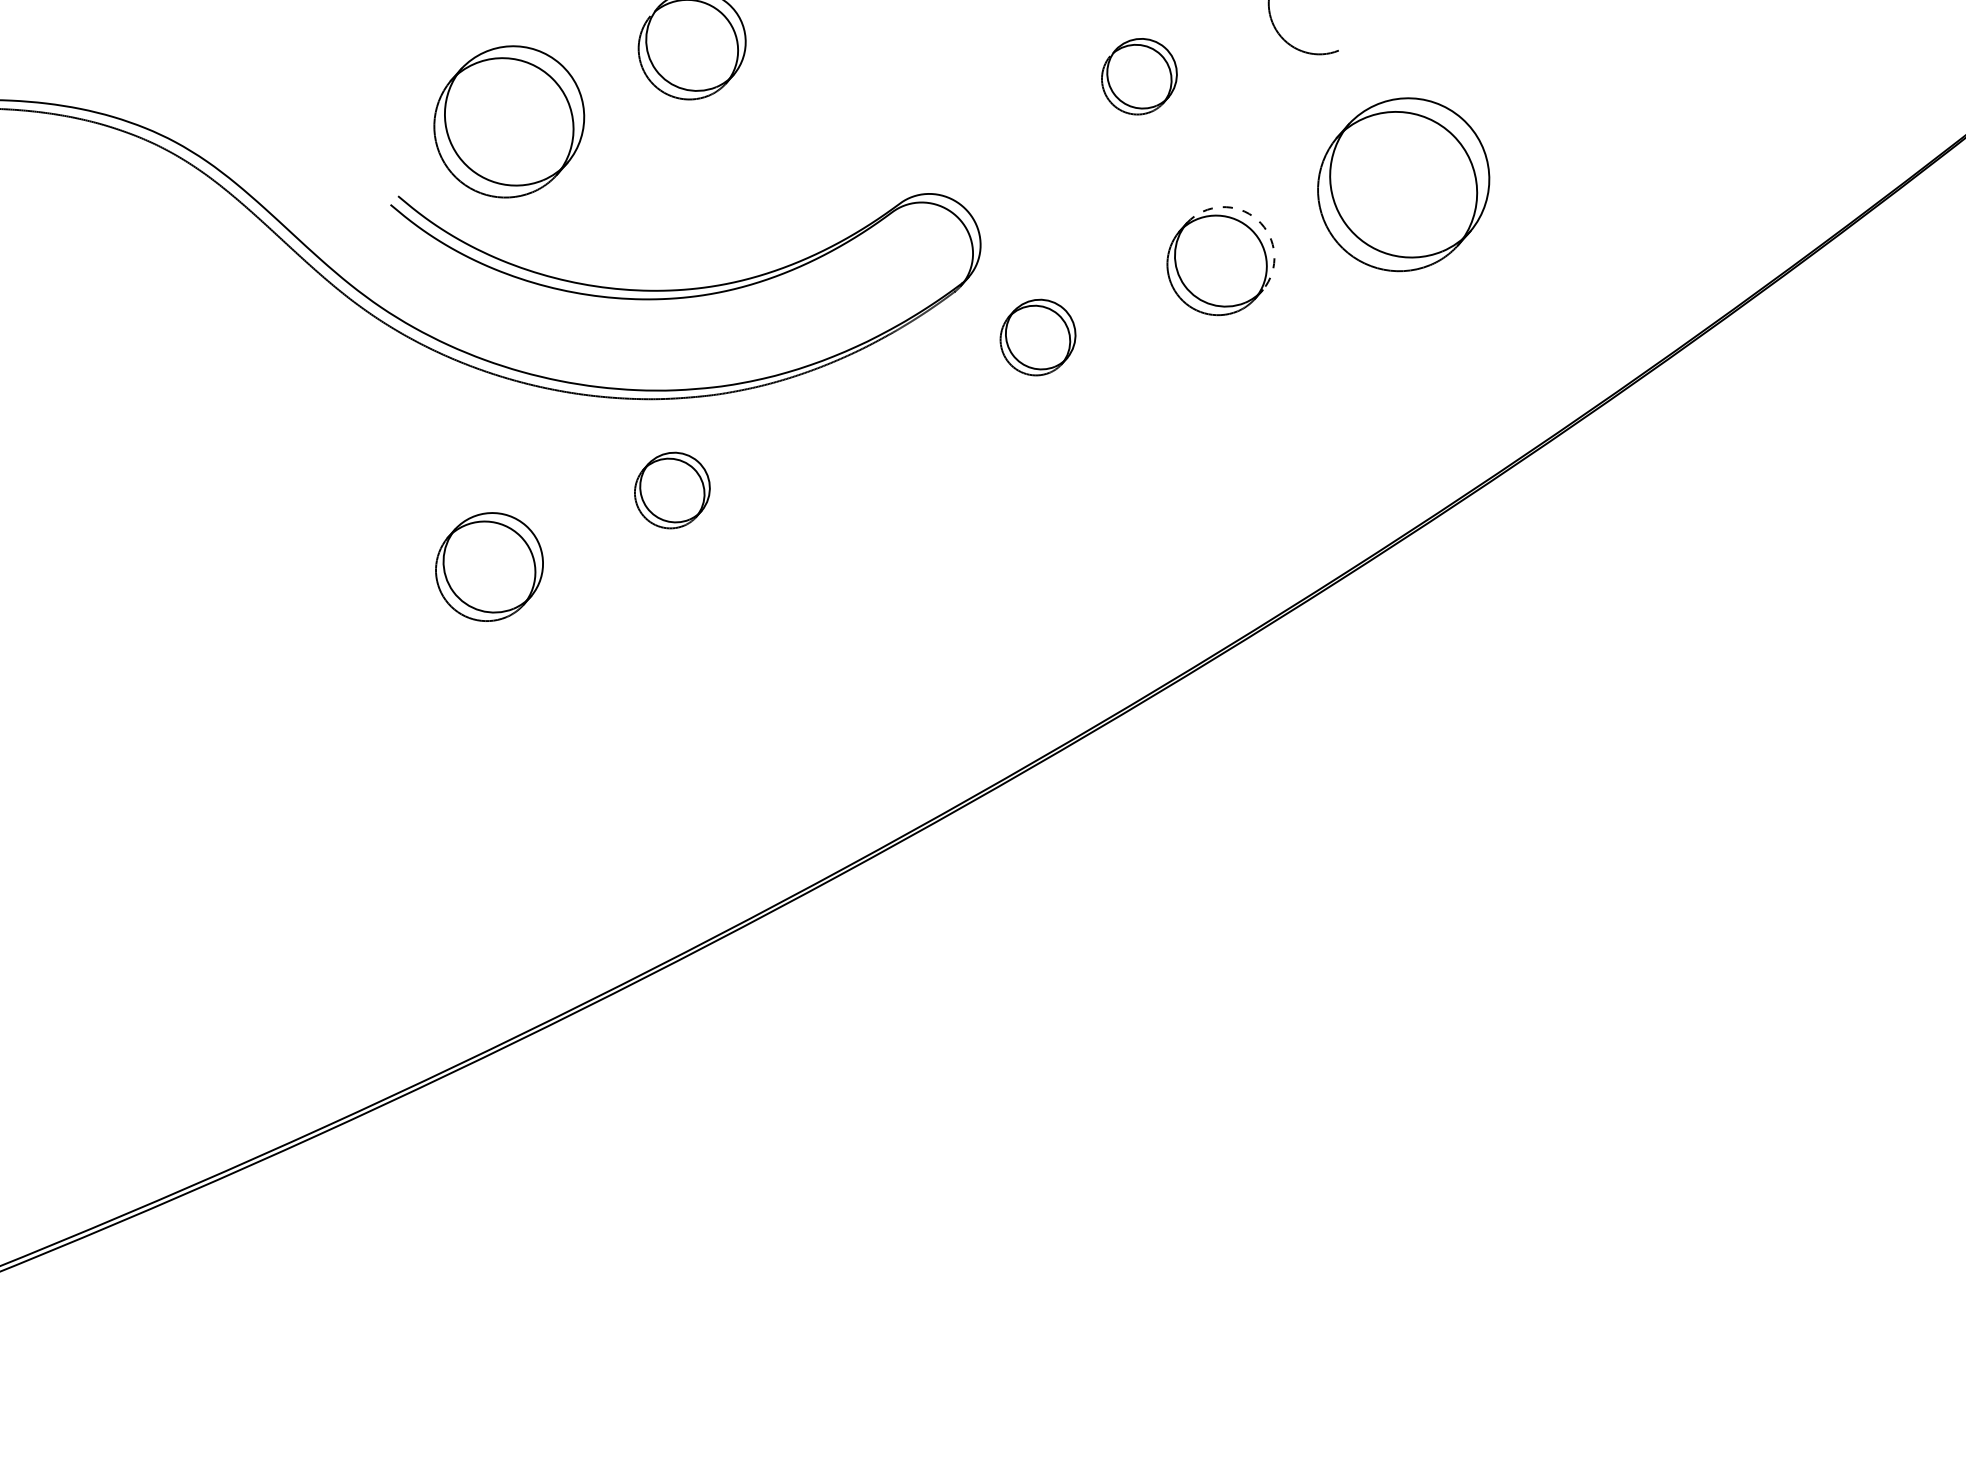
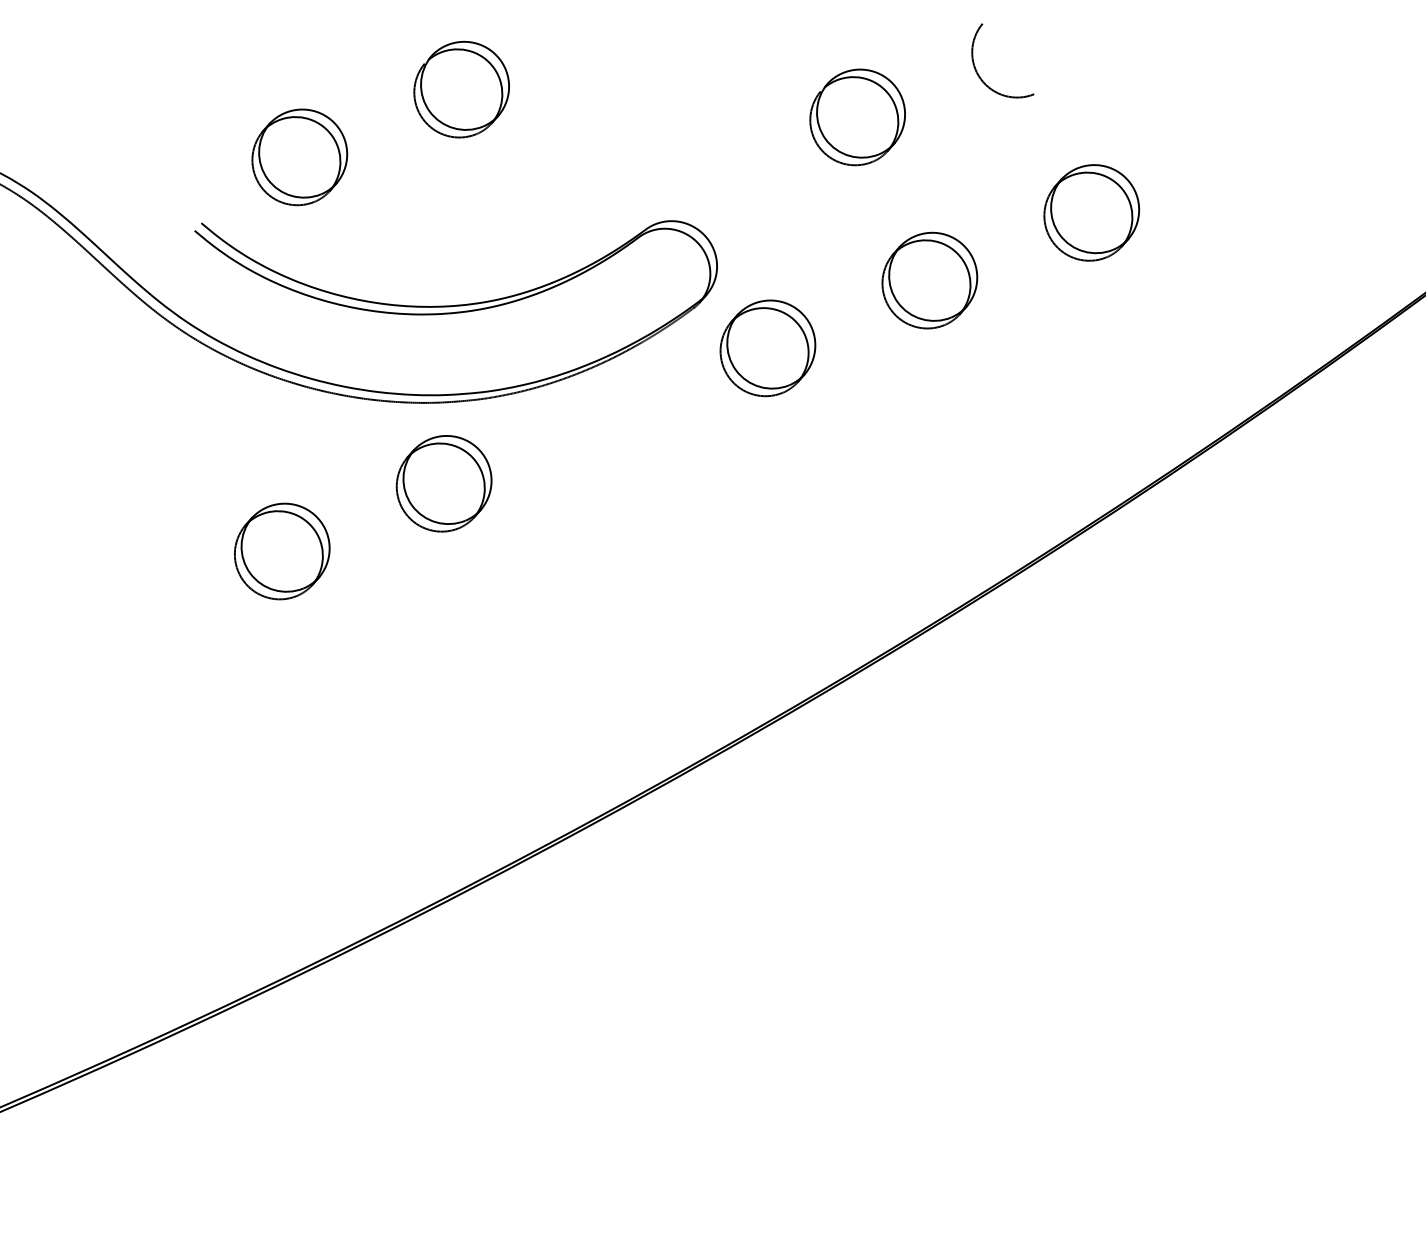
part: (1139, 76) -> (857, 117), size x1.43
part: (509, 121) -> (299, 157), size x0.71
part: (1403, 184) -> (1091, 212), size x0.62
arc: (1257, 219) -> (962, 243), dashed -> solid
part: (1037, 337) -> (767, 348), size x1.43
part: (672, 490) -> (444, 483), size x1.43

